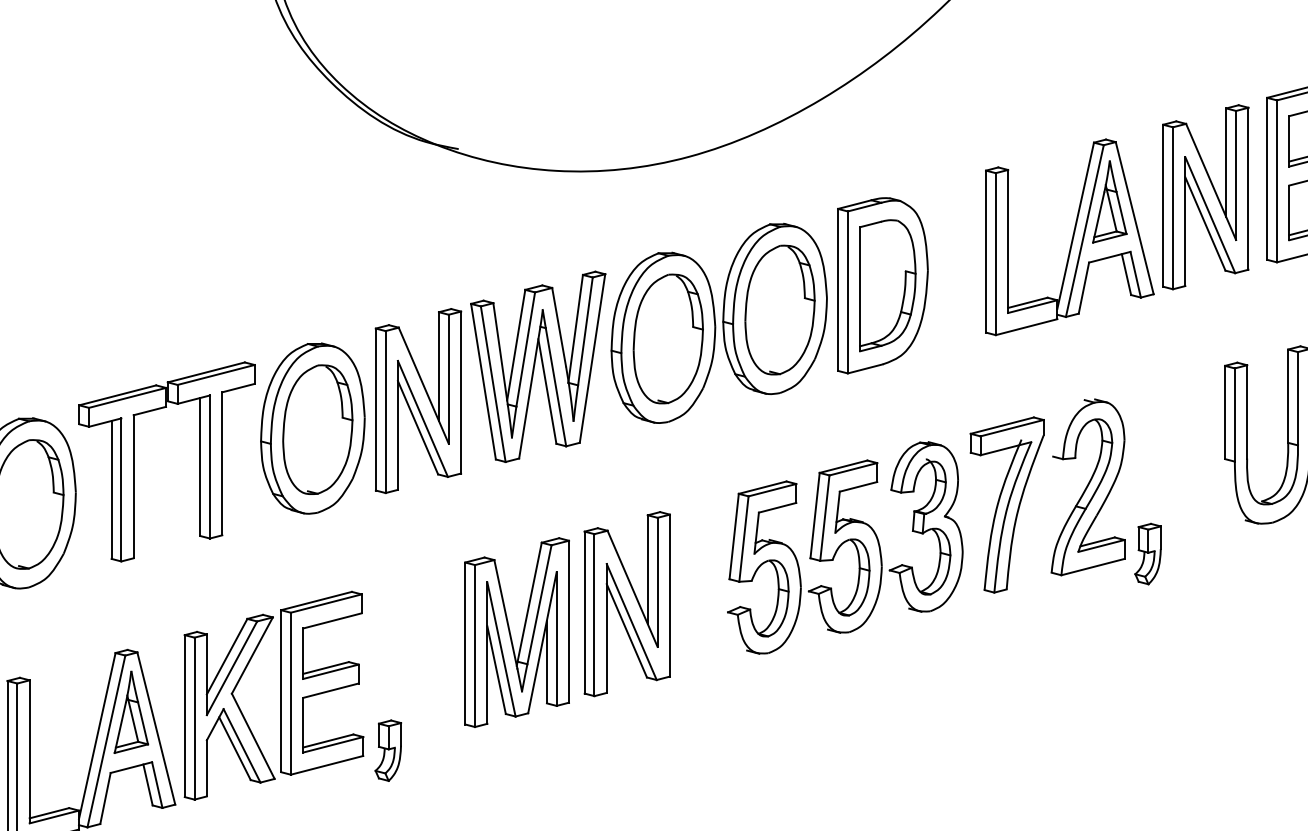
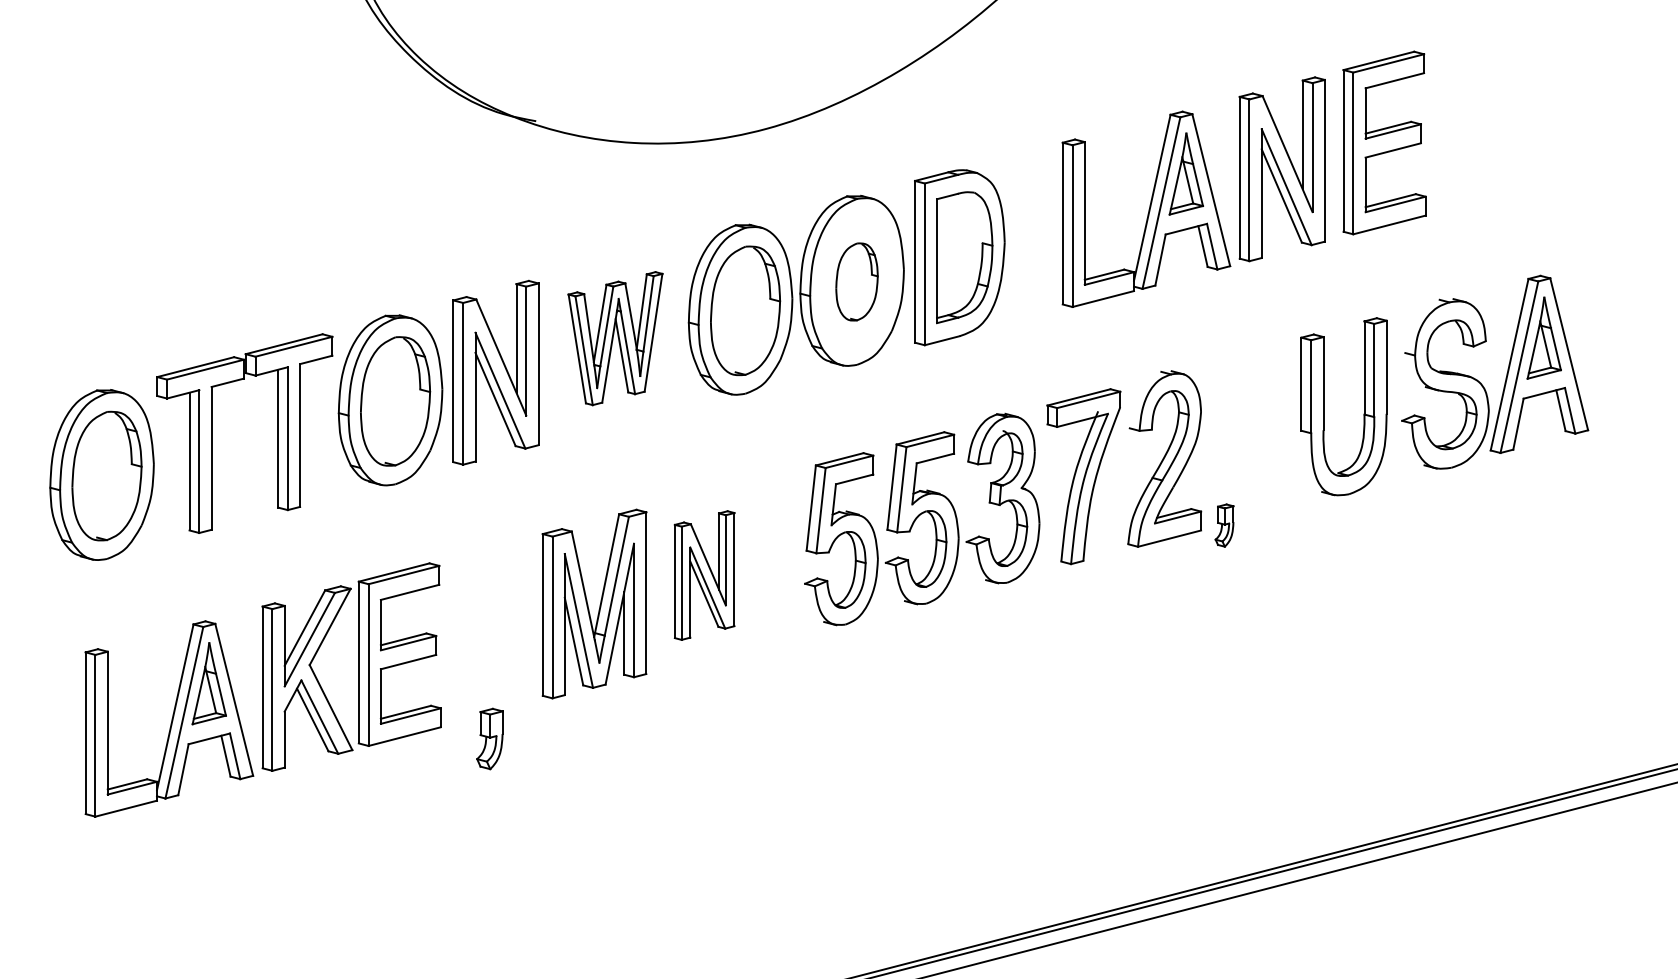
part: (779, 309) -> (856, 281), size x0.6
part: (538, 366) -> (615, 338), size x0.7
part: (1147, 553) -> (1224, 525), size x0.7
part: (627, 604) -> (704, 575), size x0.7
part: (387, 750) -> (489, 738), moved

